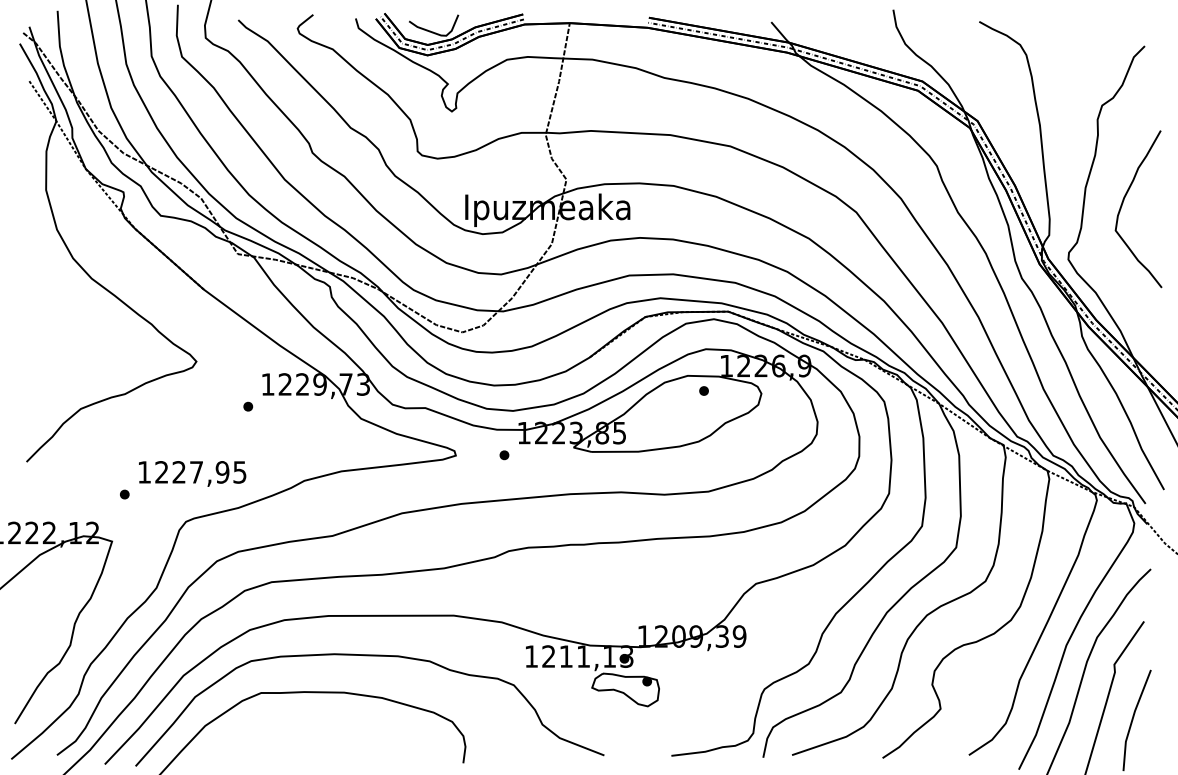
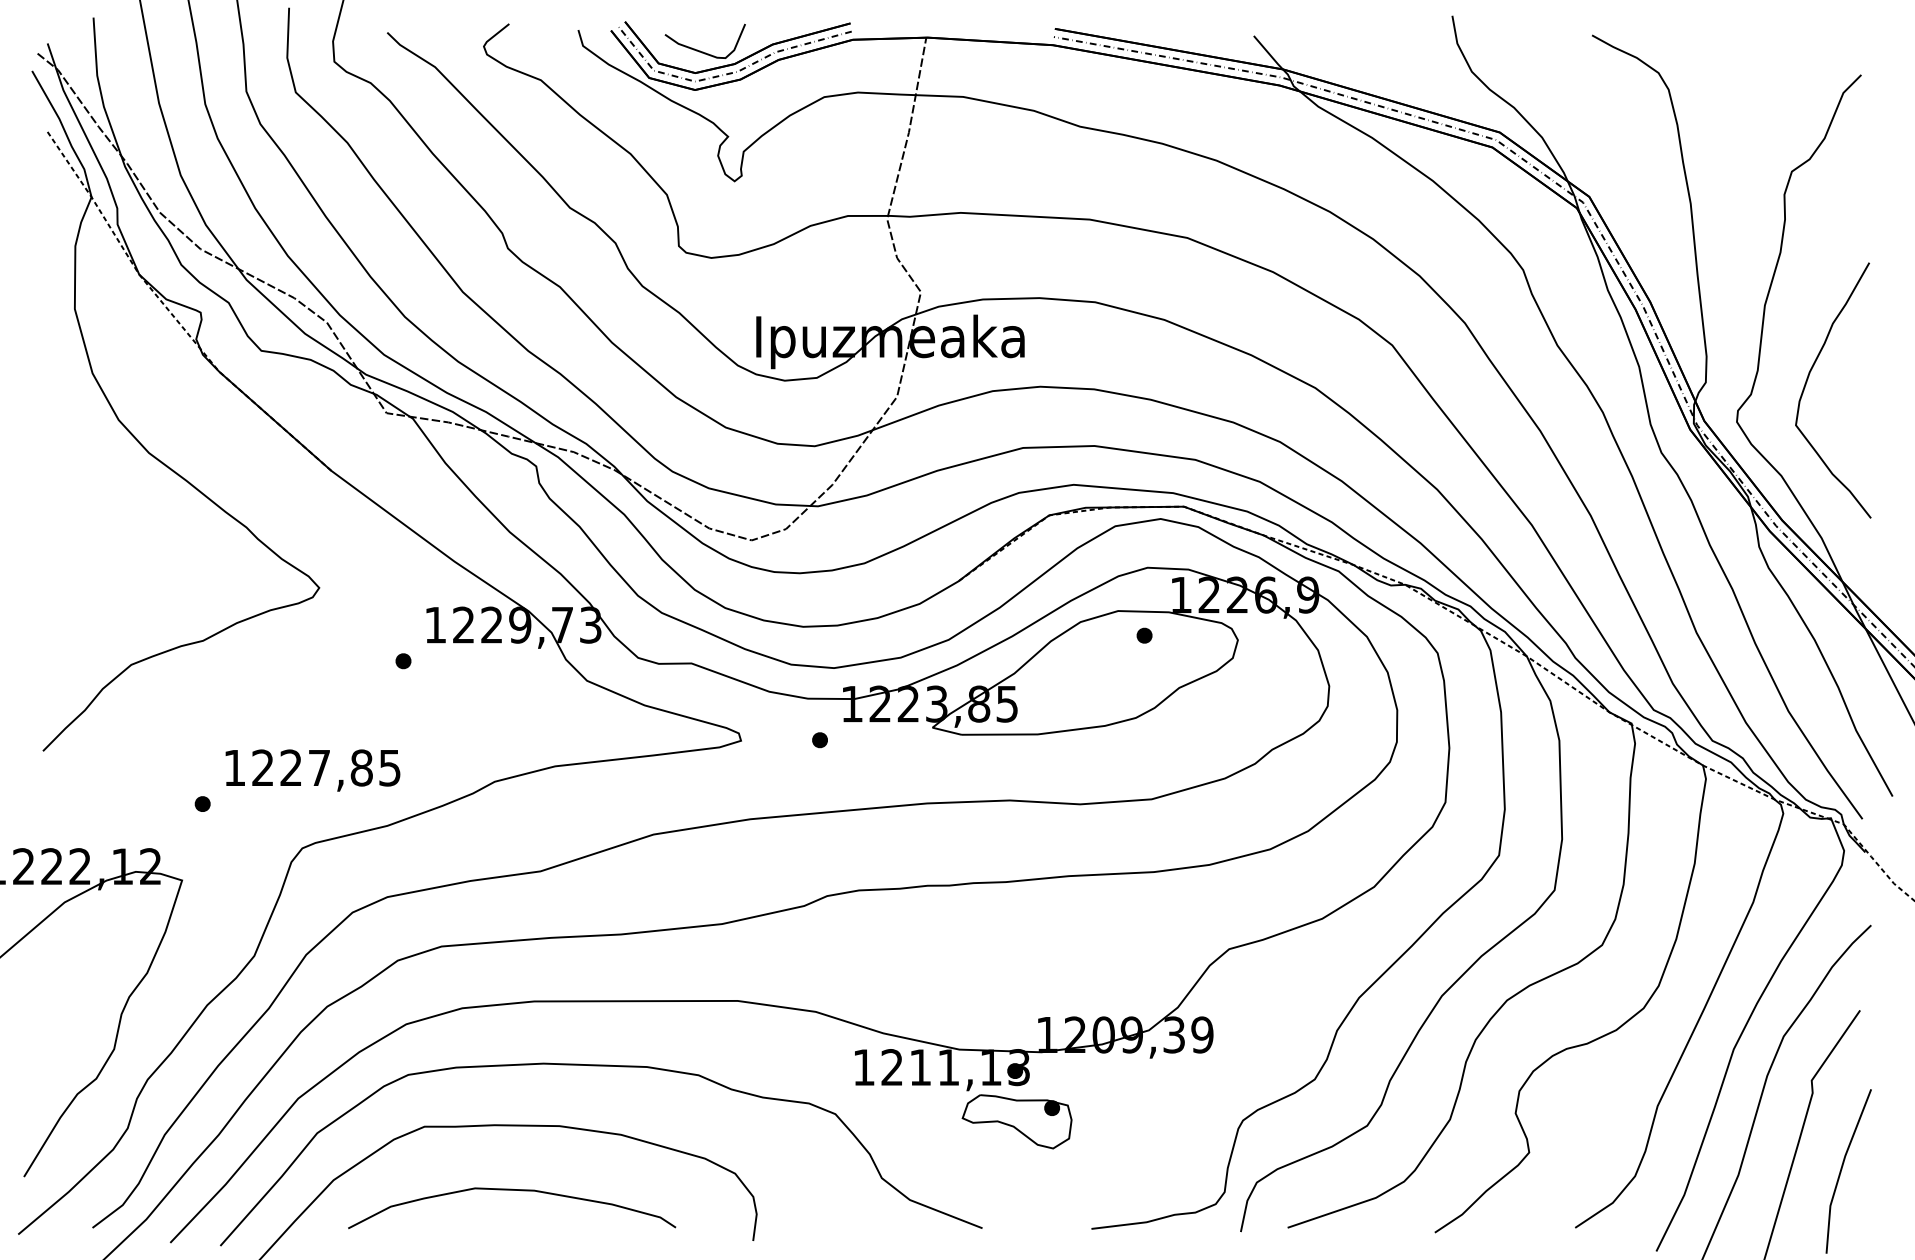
curve: (1123, 203) -> (1808, 381), moved
text: (222, 472) -> (361, 768), 1227,95 -> 1227,85
curve: (315, 732) -> (512, 1190), added

